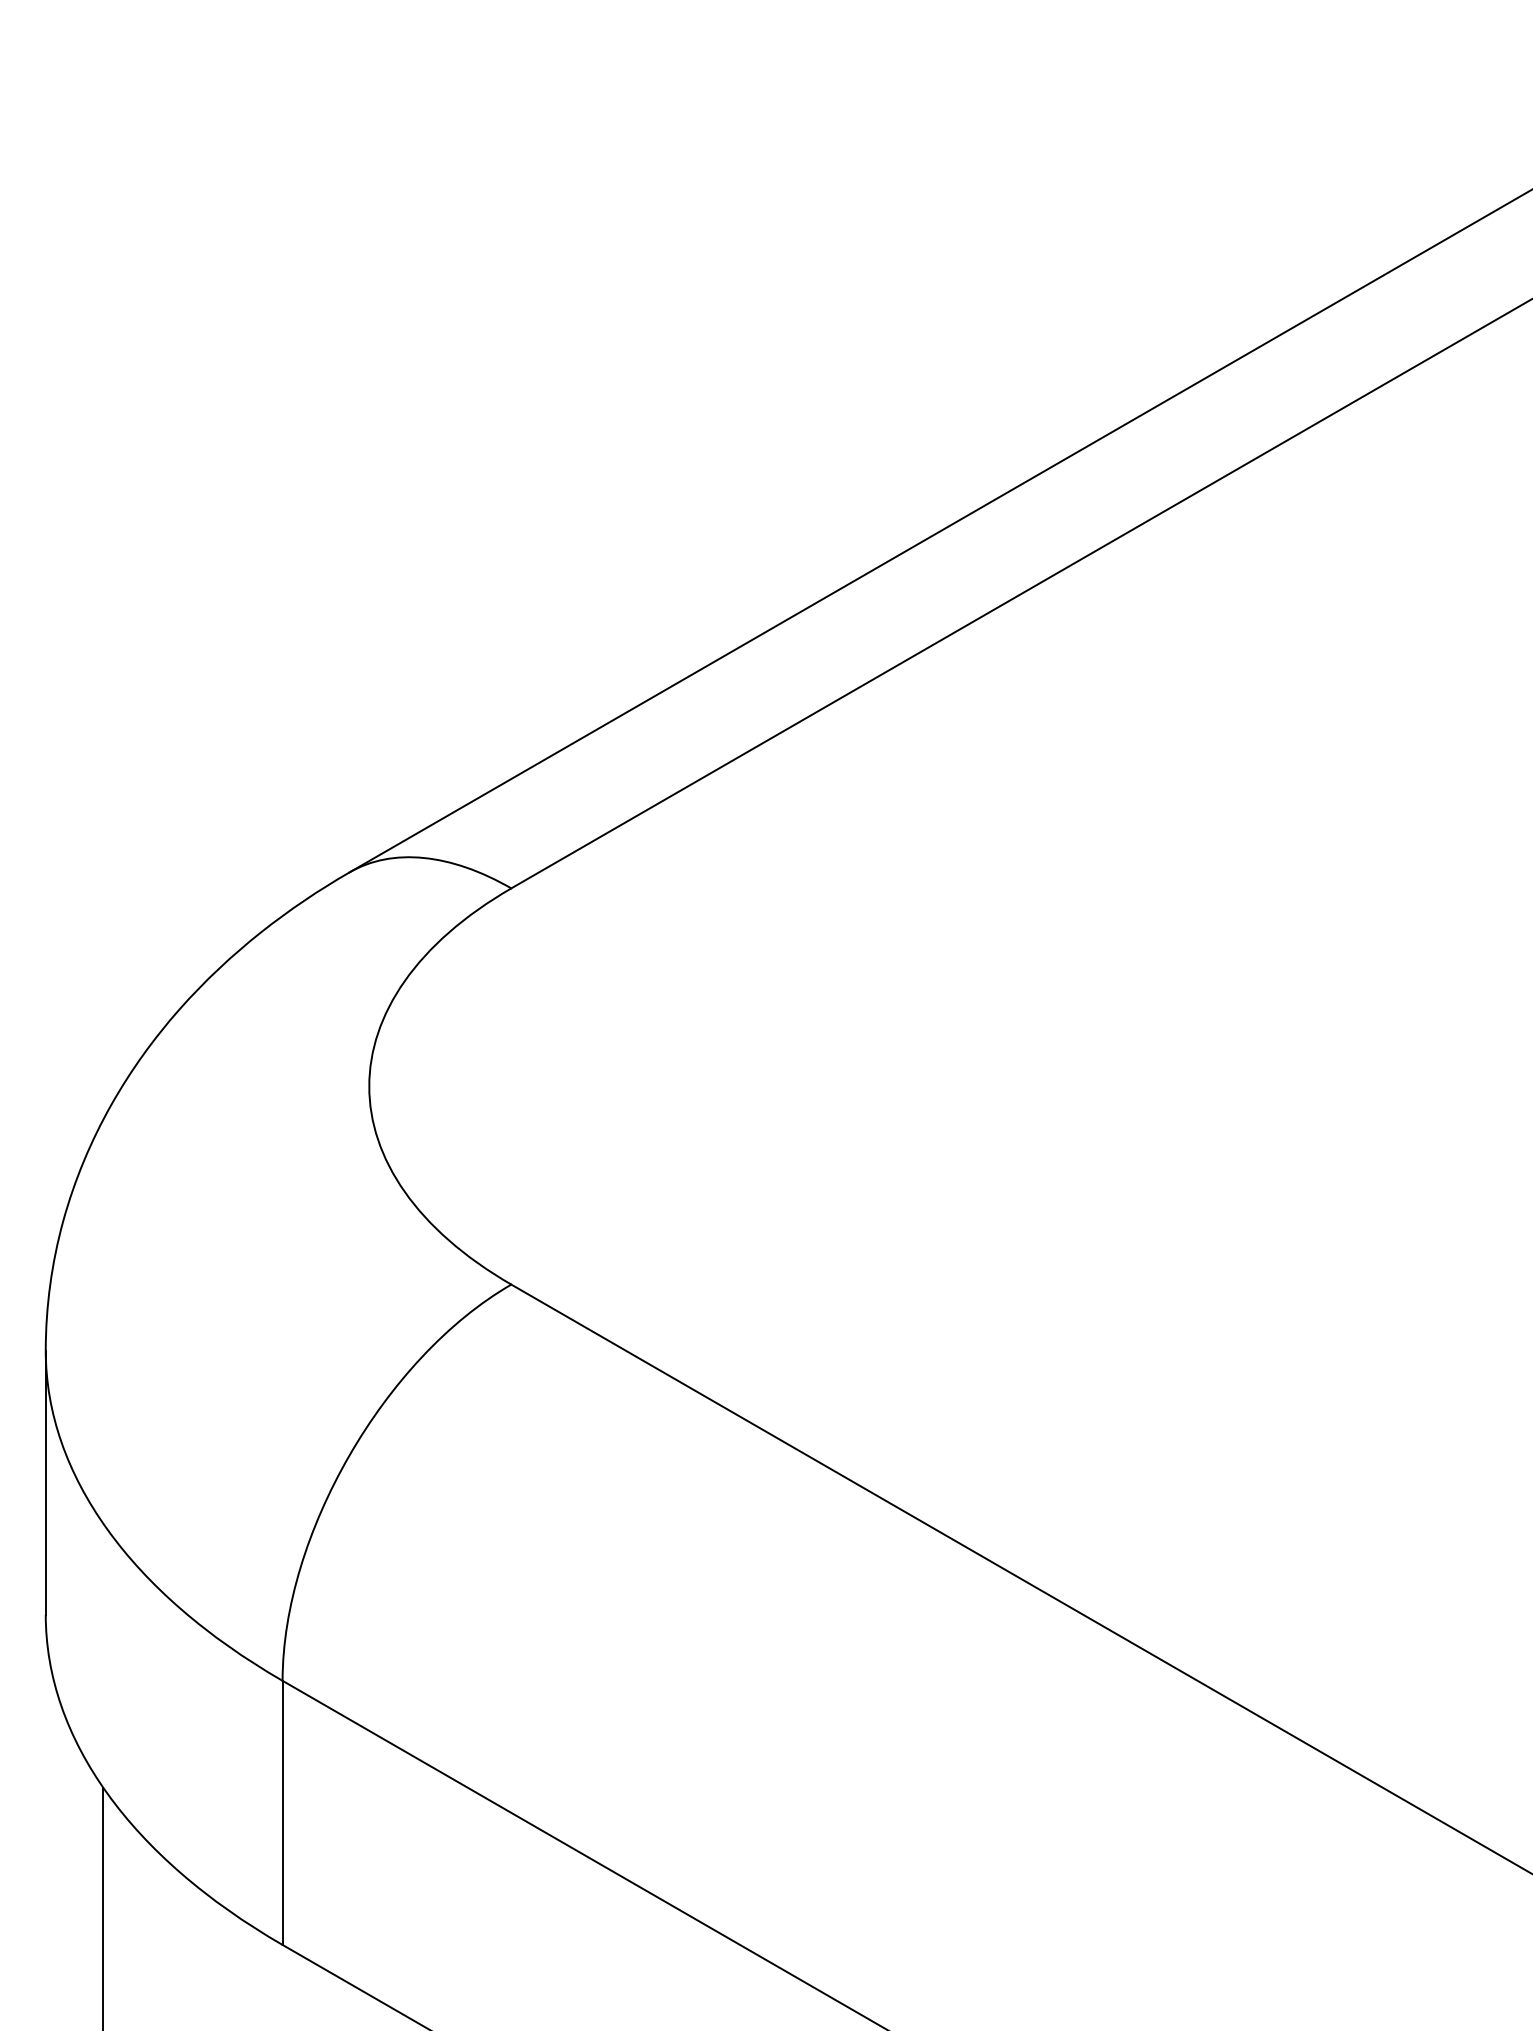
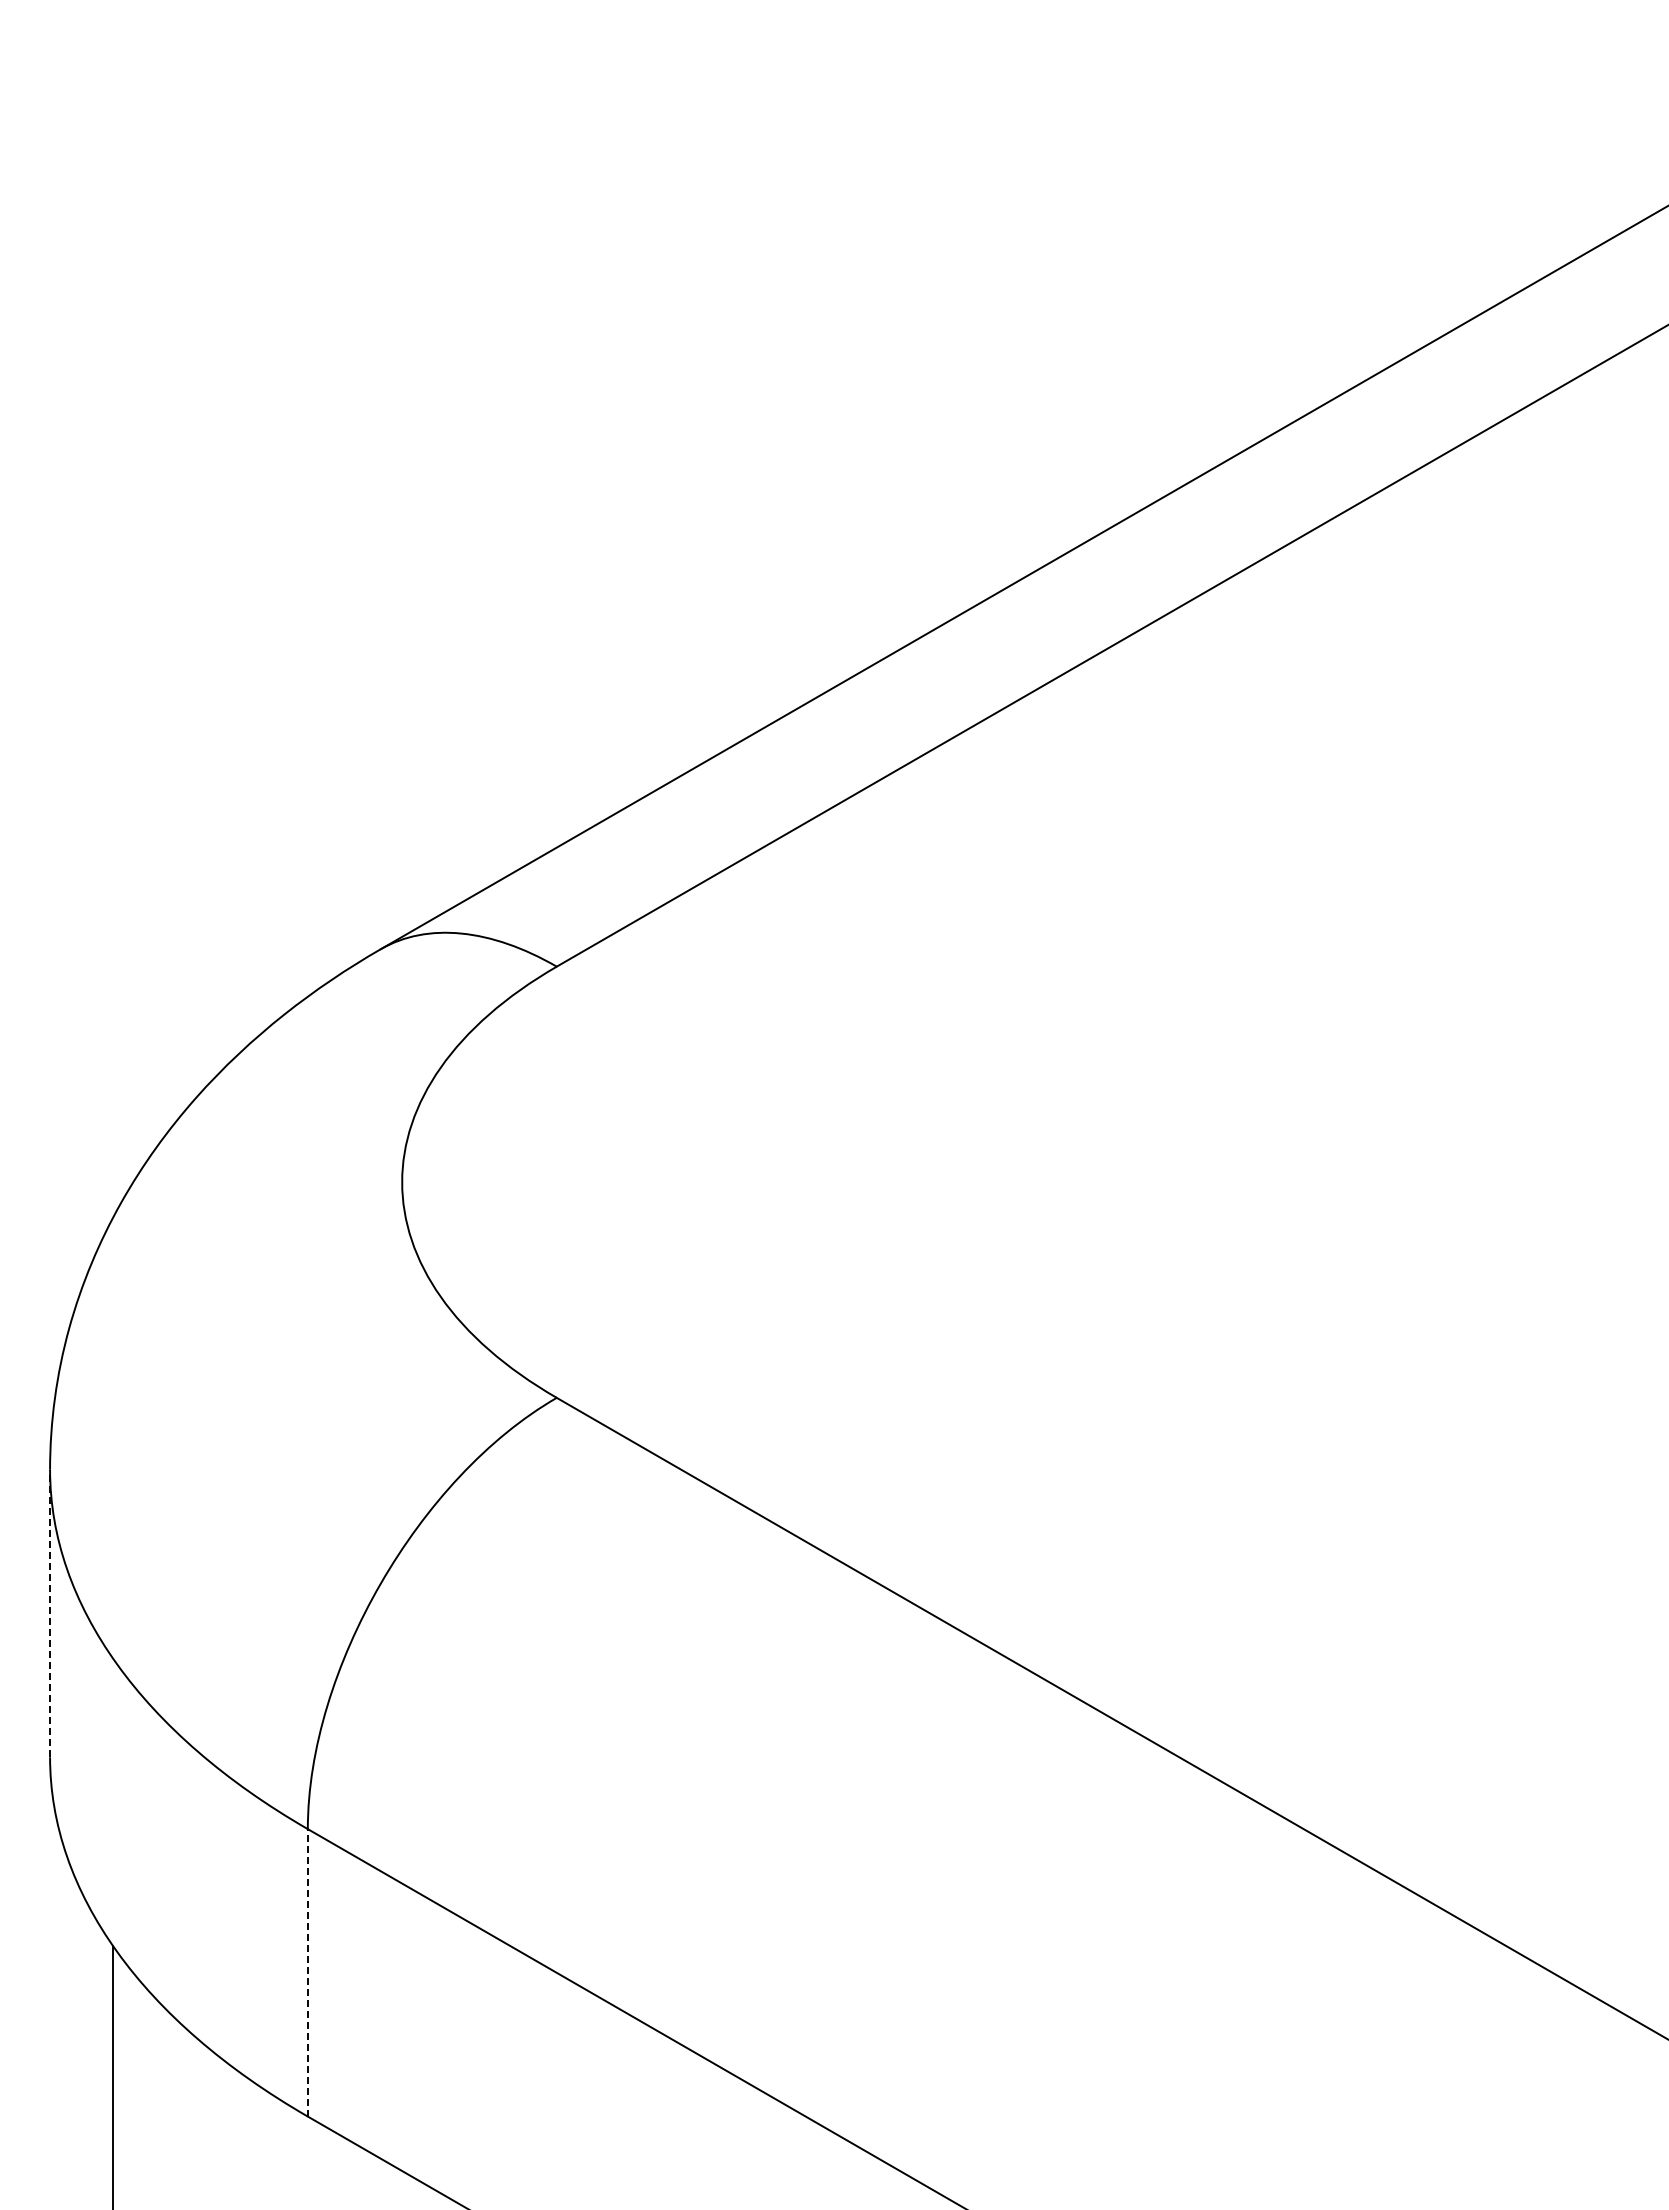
line: (46, 1482) -> (50, 1613), solid -> dashed
line: (282, 1812) -> (307, 1972), solid -> dashed

